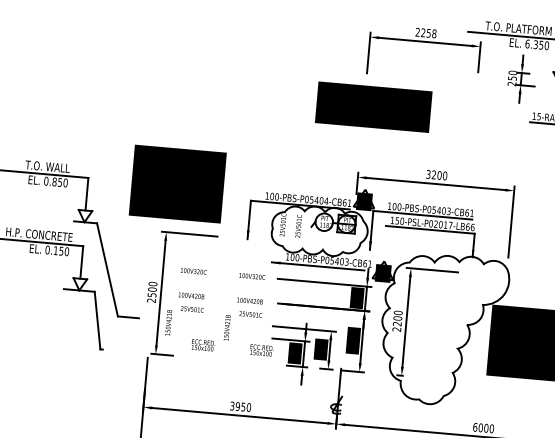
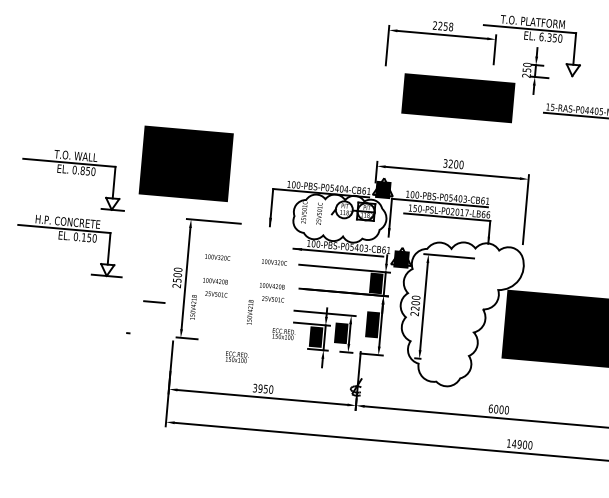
text: (373, 107) -> (458, 98), moved
text: (177, 183) -> (185, 163), moved
line: (106, 269) -> (133, 255), removed
line: (97, 320) -> (124, 305), removed
text: (202, 345) -> (236, 357), moved

